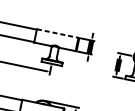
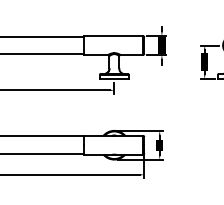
line: (58, 33) -> (114, 36), dashed -> solid

